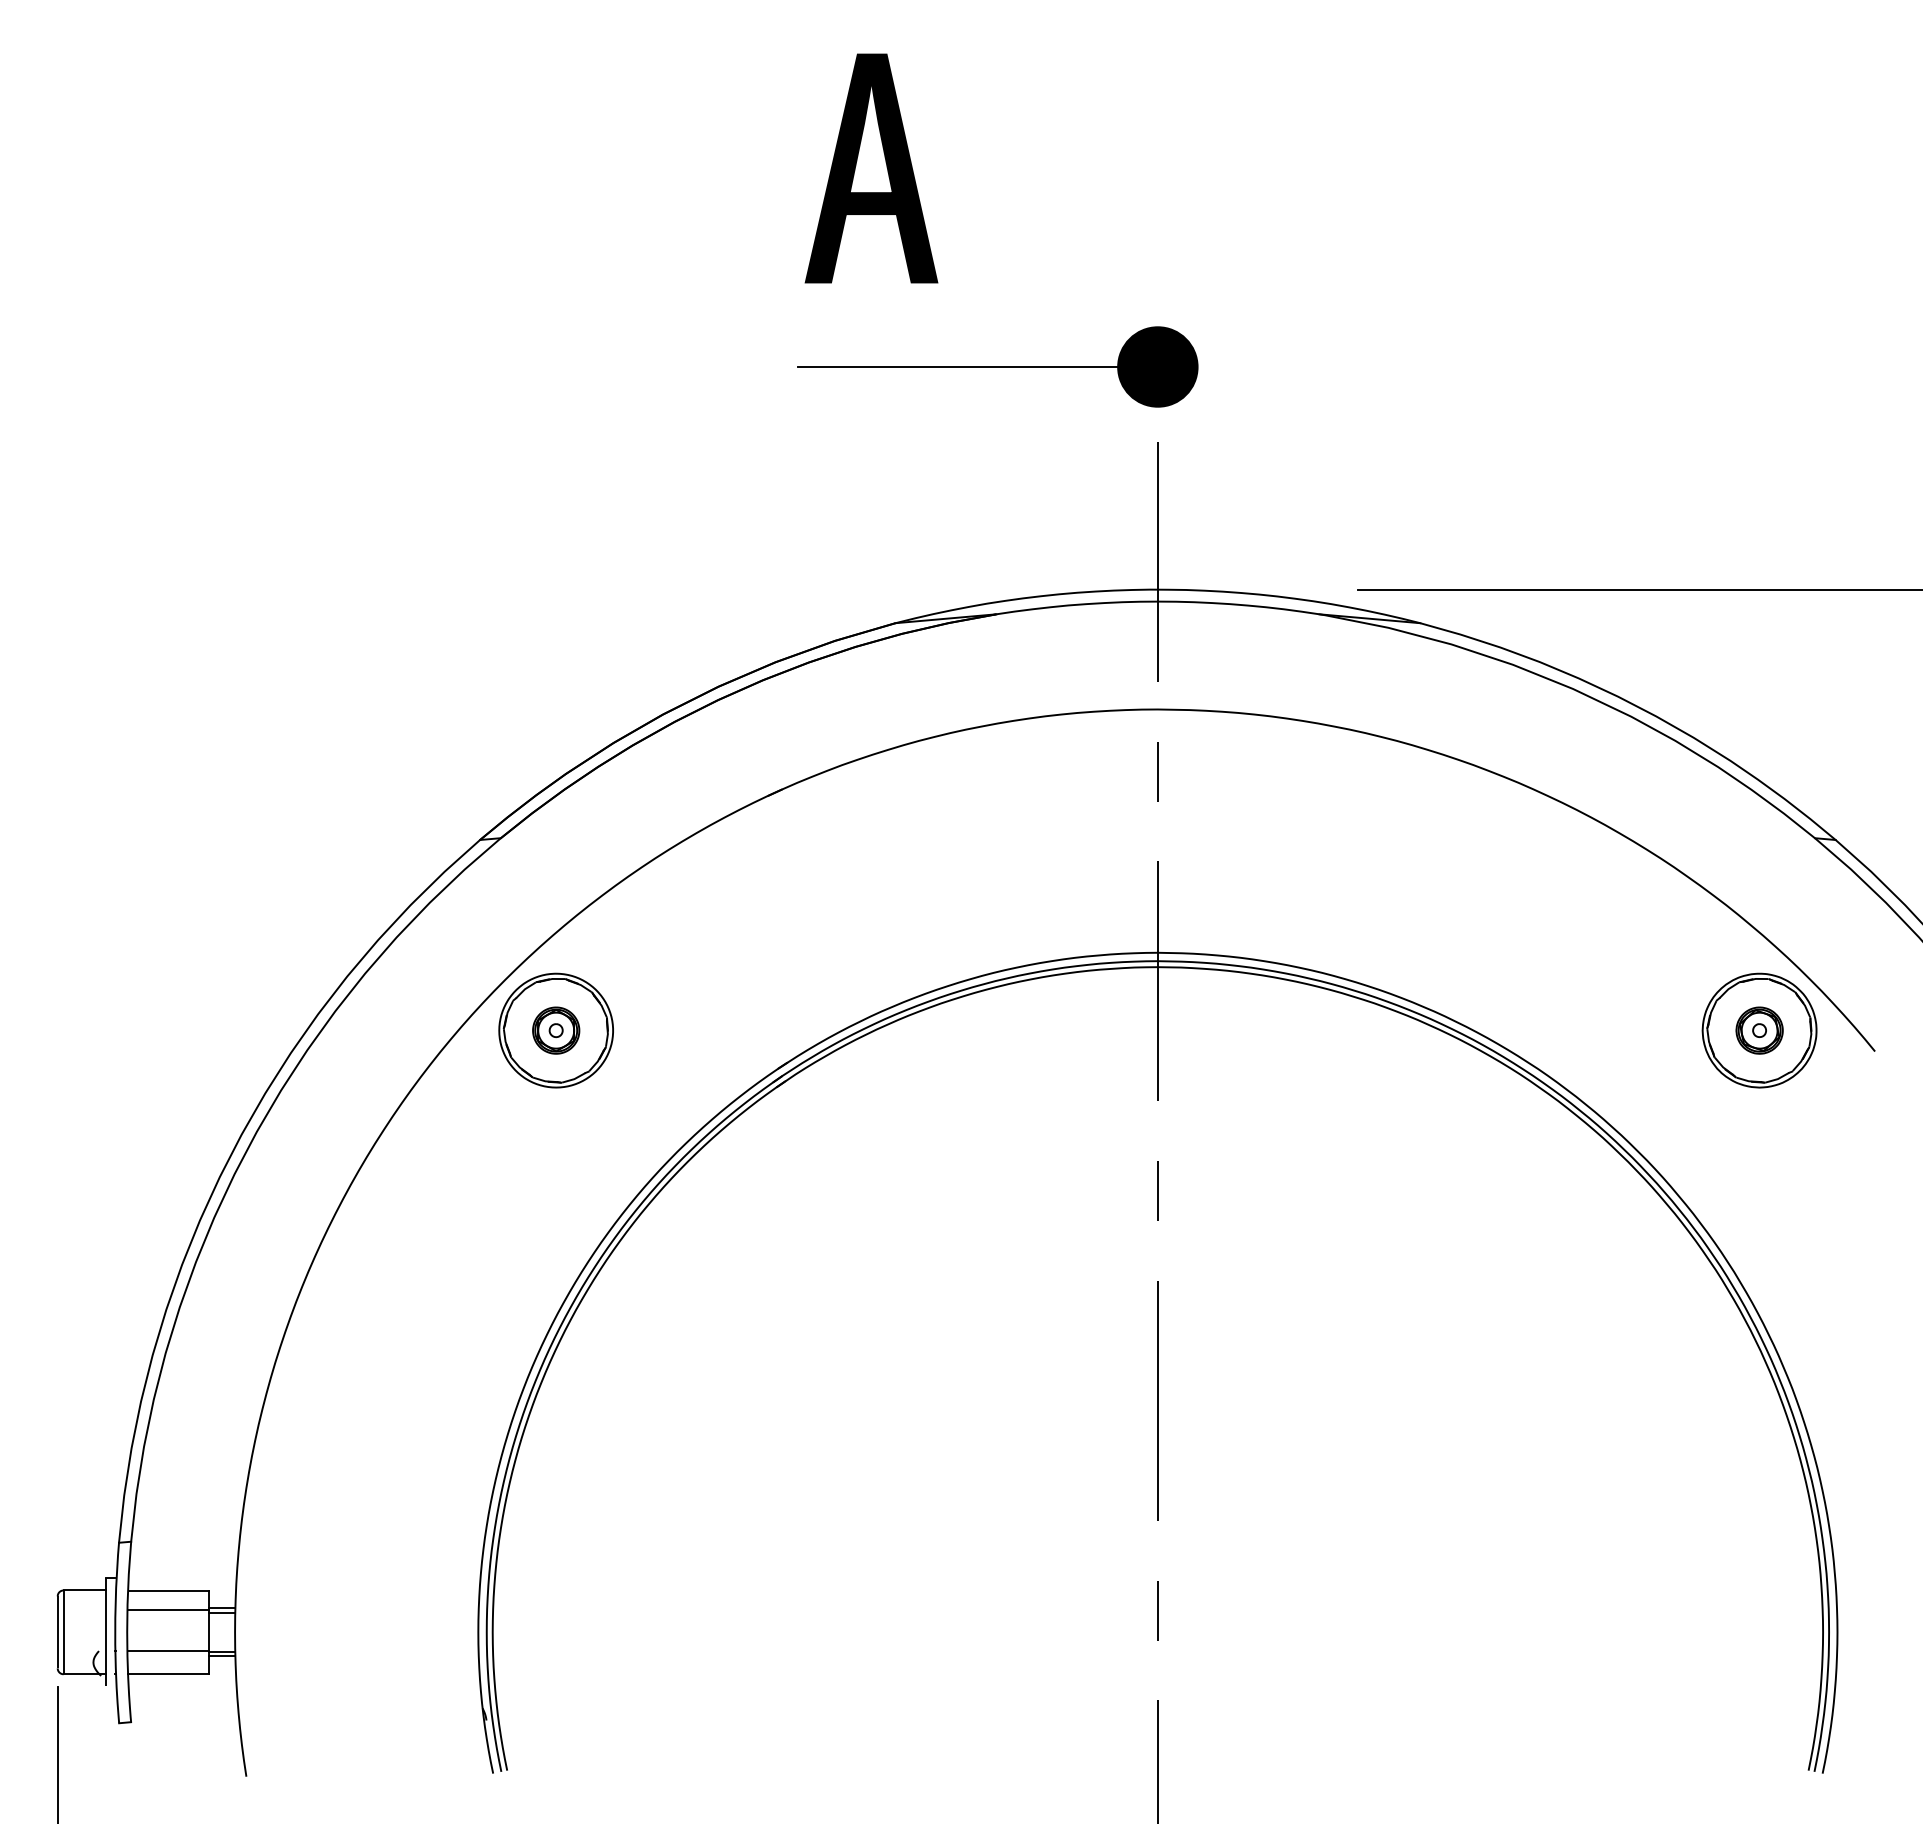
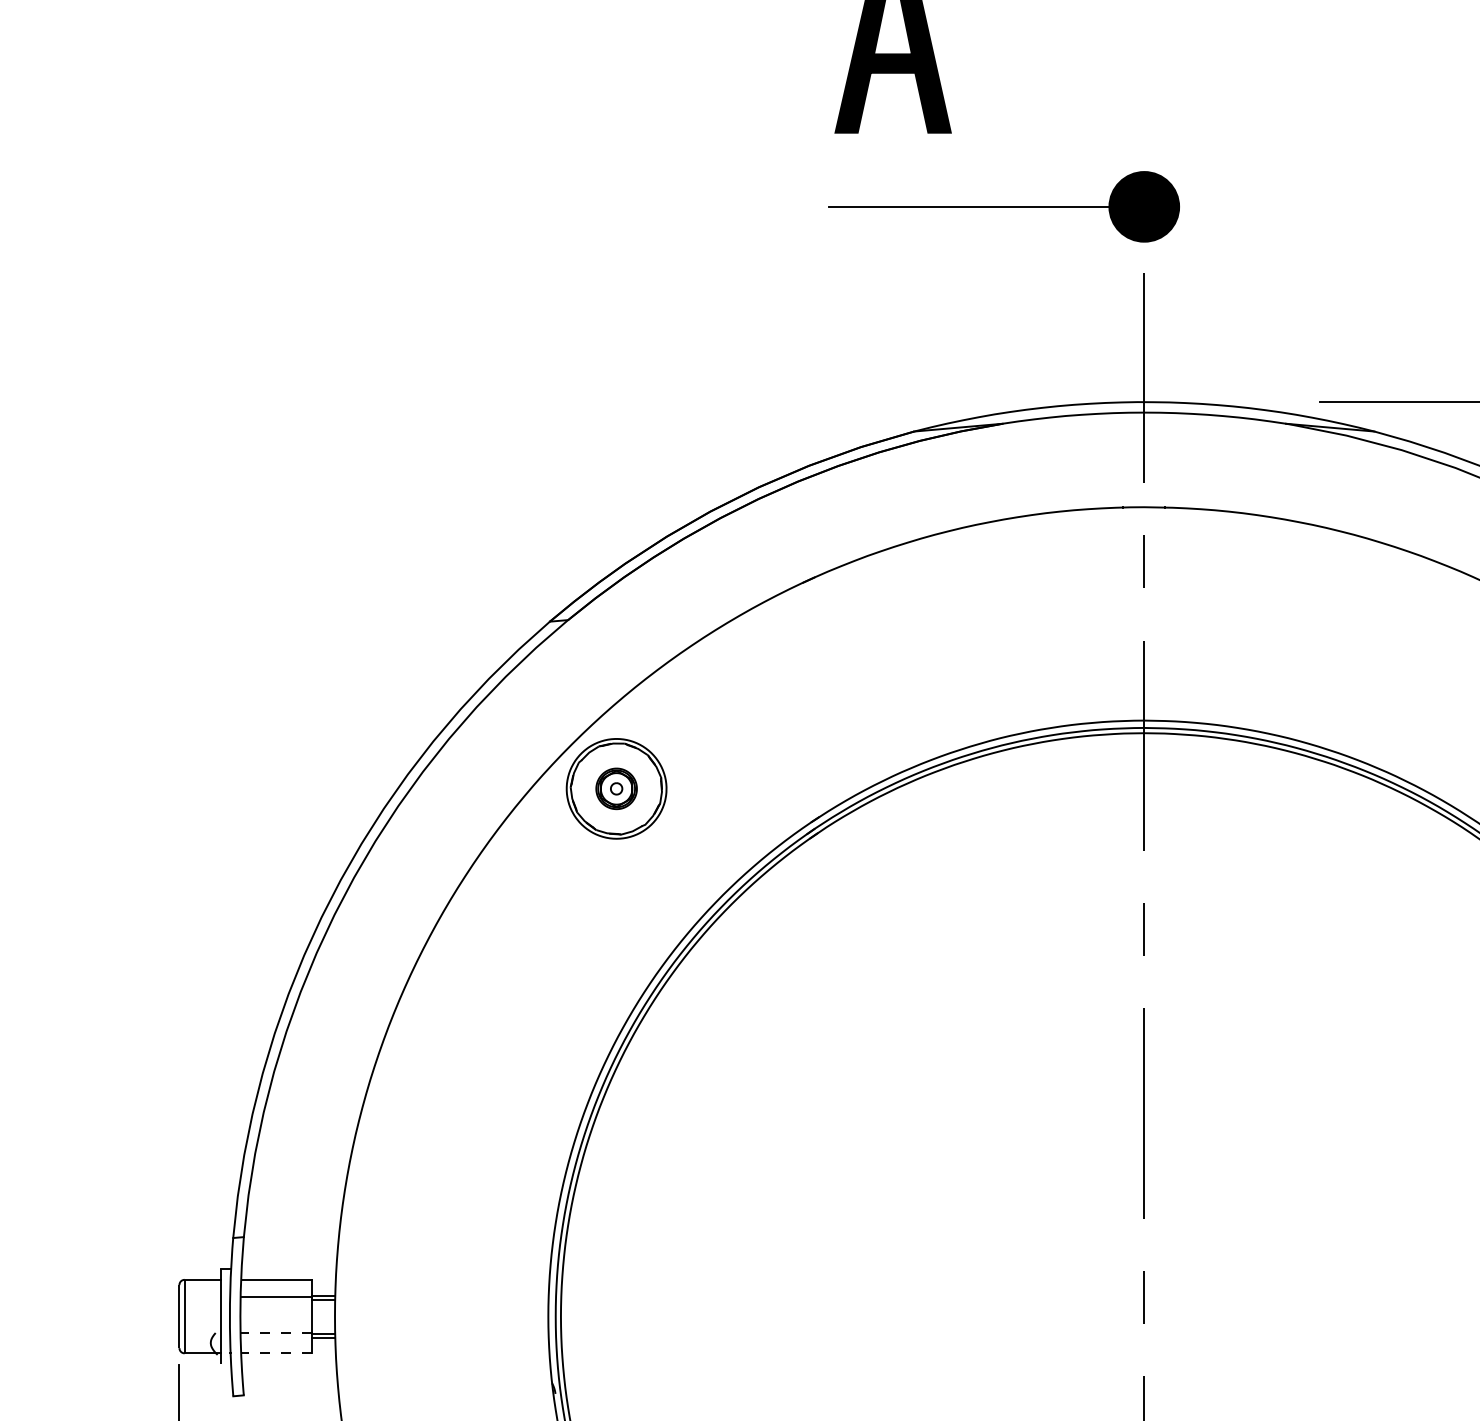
line: (168, 1651) -> (276, 1333), solid -> dashed
line: (168, 1673) -> (276, 1352), solid -> dashed

